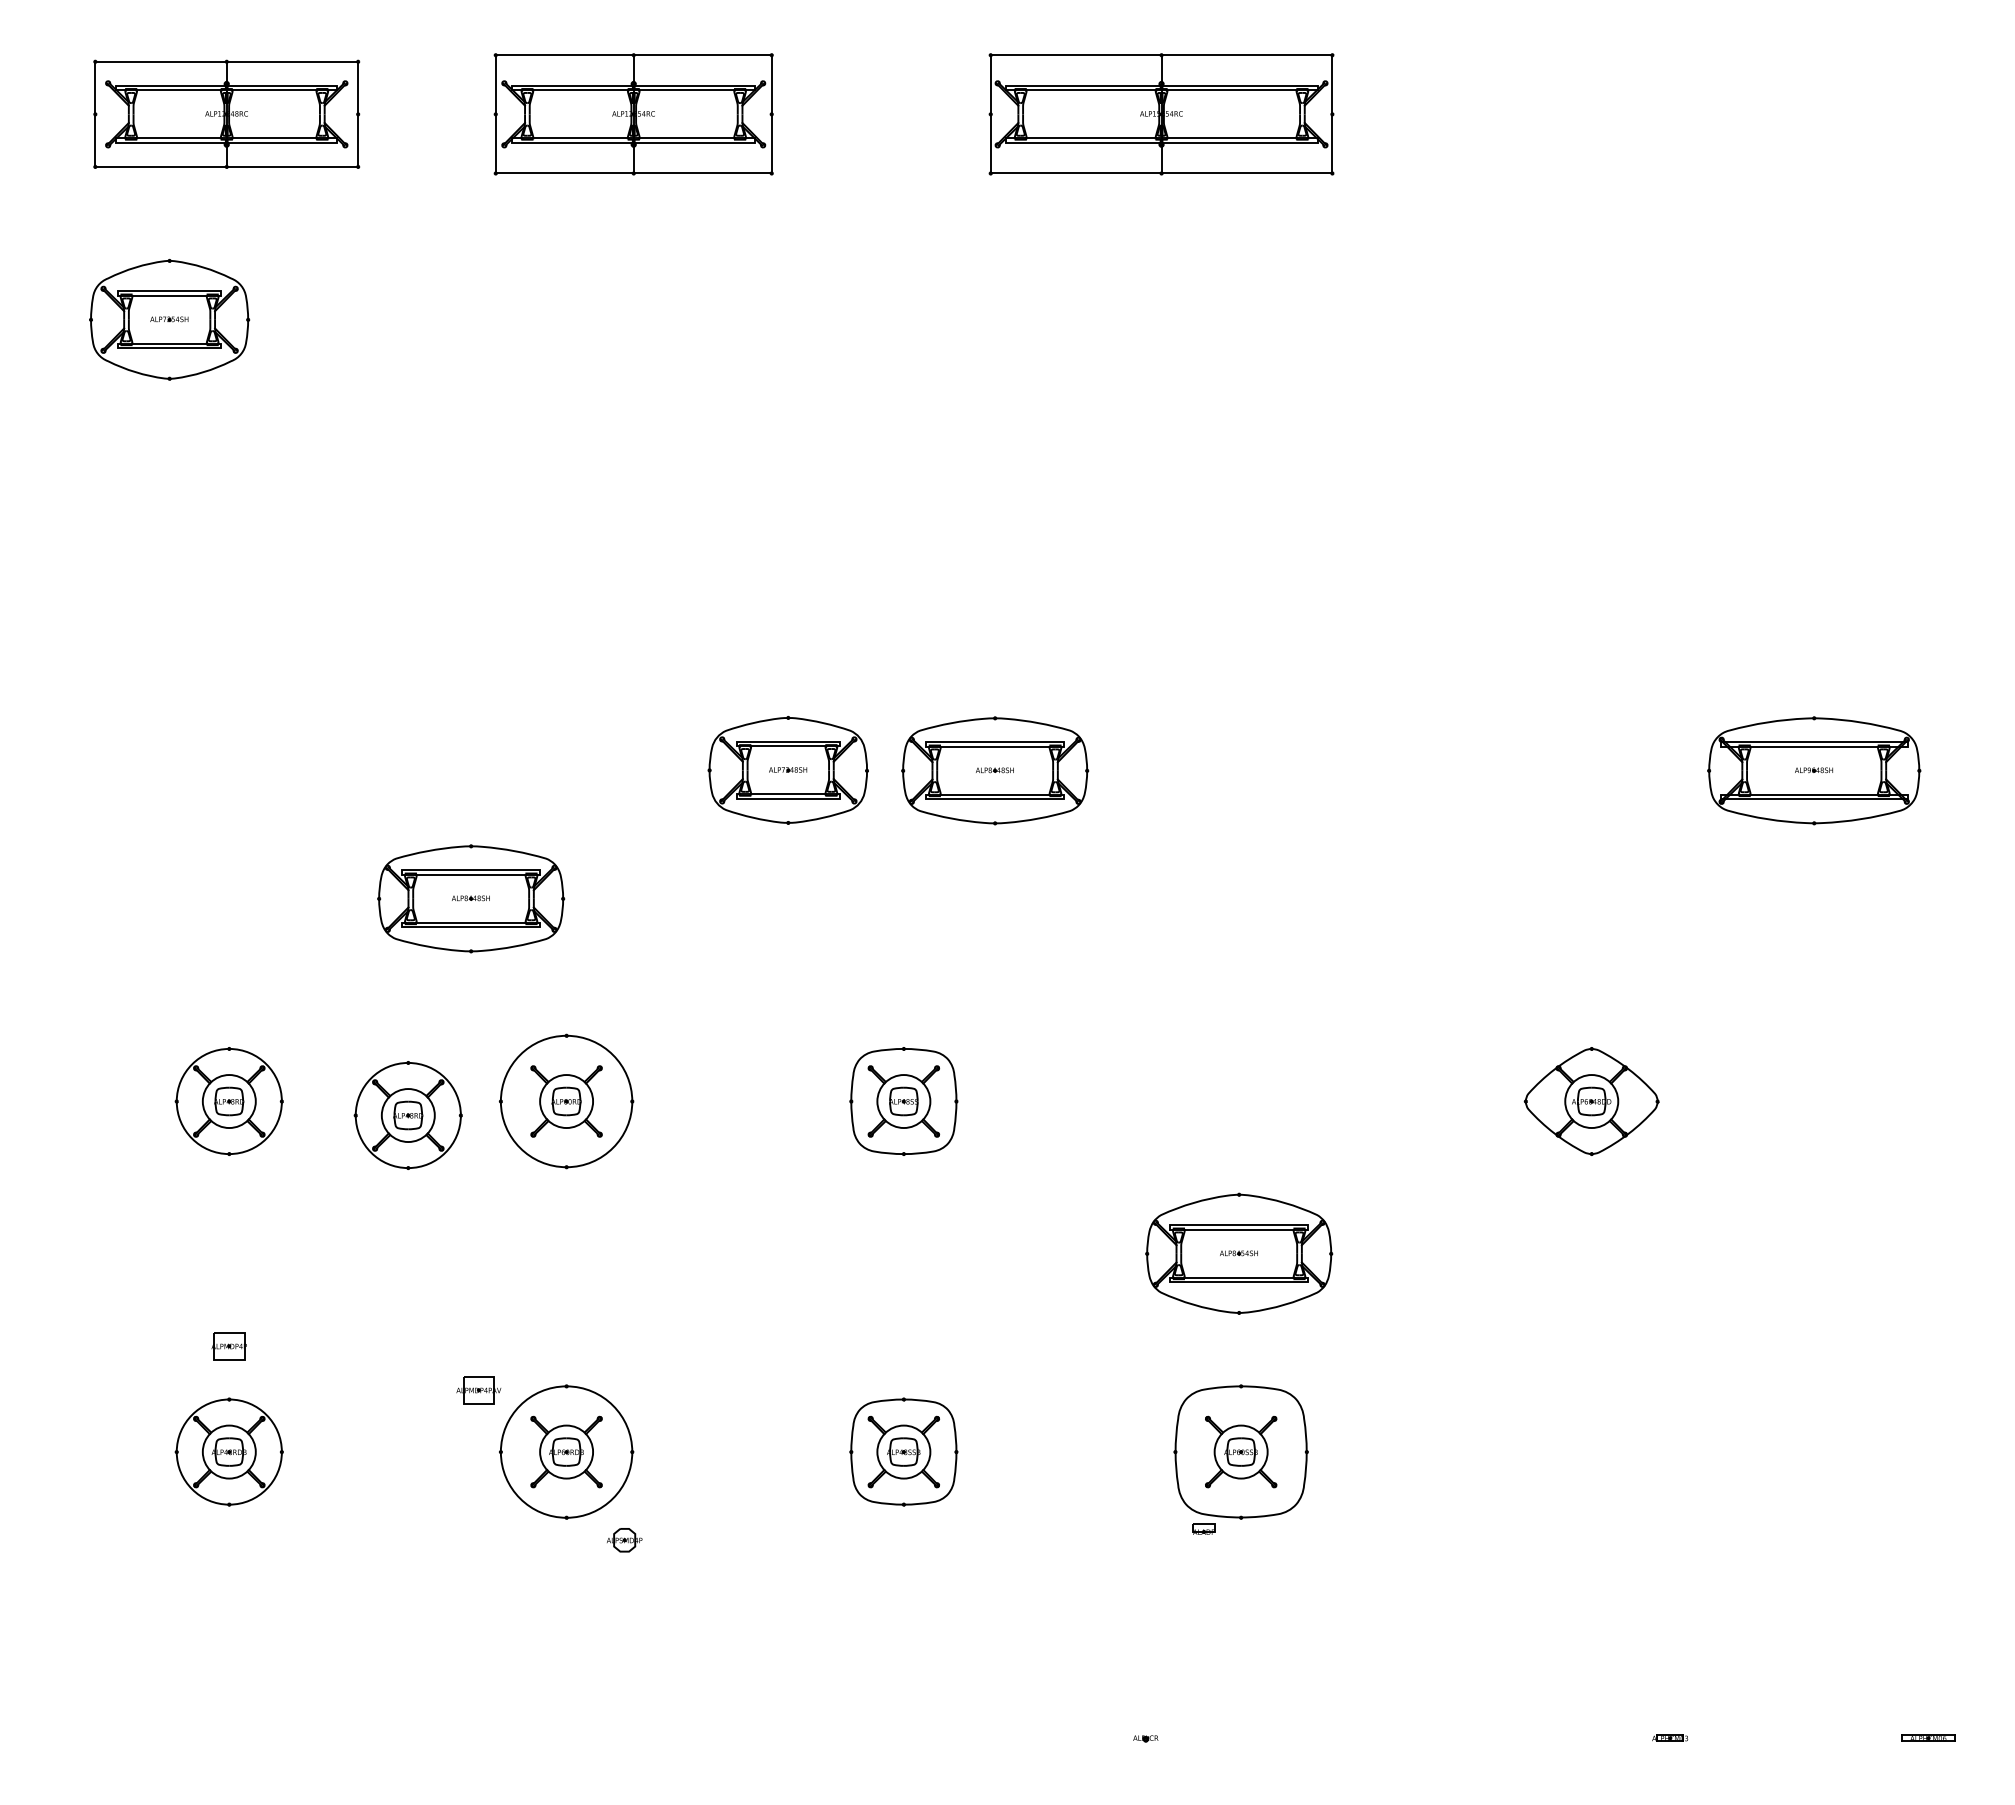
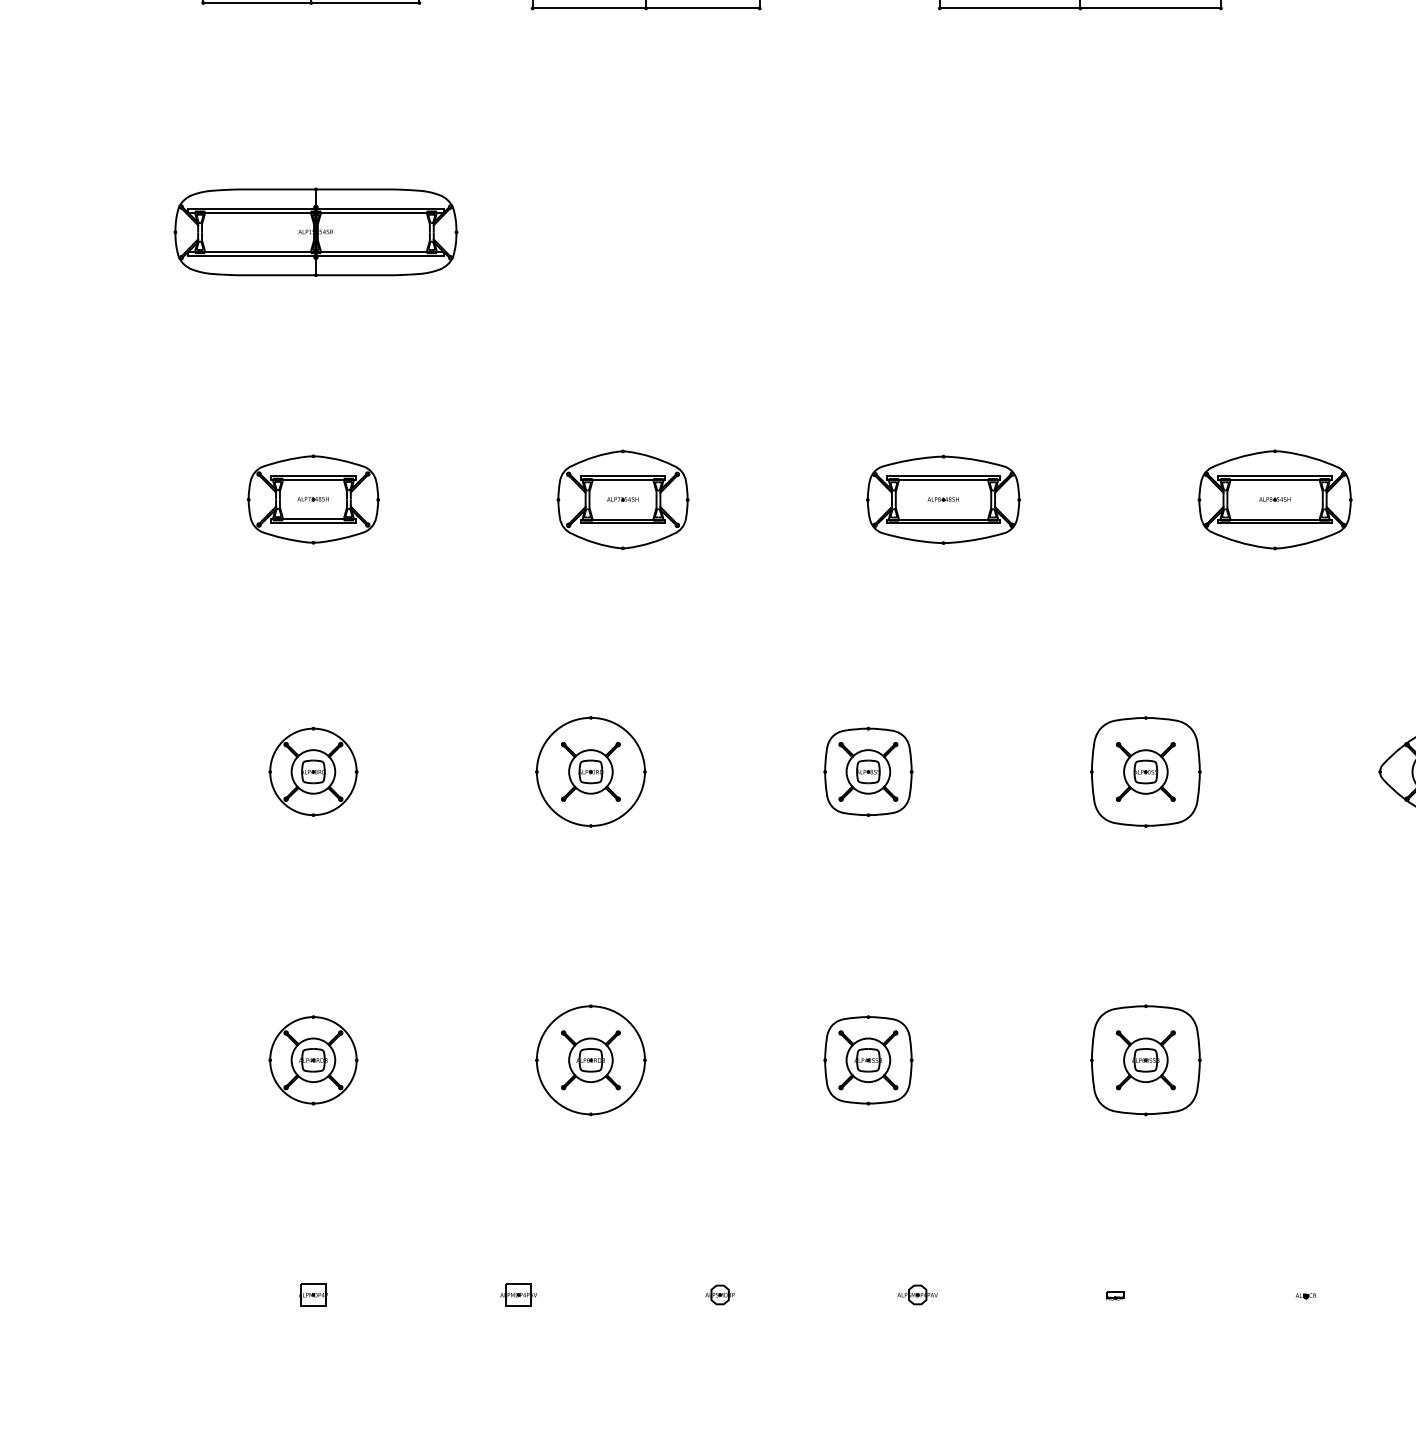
part: (169, 319) -> (622, 499), moved
part: (232, 445) -> (316, 232), added
part: (787, 770) -> (312, 499), moved
part: (471, 898) -> (512, 604), removed
part: (1240, 1101) -> (1145, 771), added
part: (407, 1115) -> (460, 783), removed
part: (1239, 1253) -> (1275, 499), moved
part: (228, 1346) -> (312, 1295), moved
part: (478, 1390) -> (518, 1295), moved
part: (1203, 1528) -> (1114, 1295), moved
part: (624, 1540) -> (720, 1295), moved
part: (963, 1737) -> (917, 1295), added
part: (1145, 1738) -> (1305, 1295), moved

